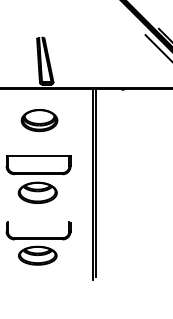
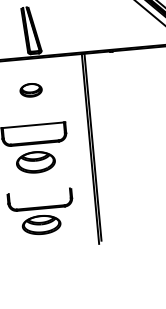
part: (39, 120) -> (31, 90), size x0.6

